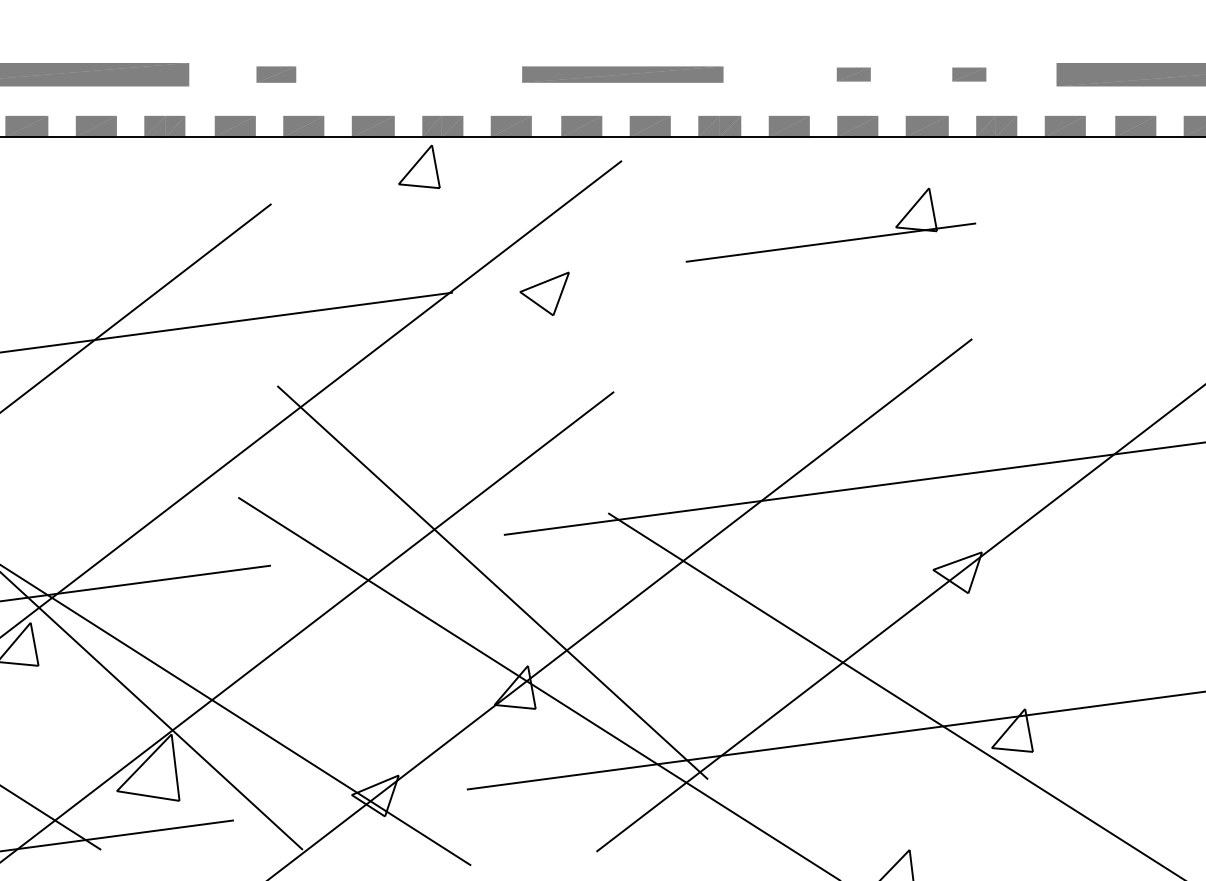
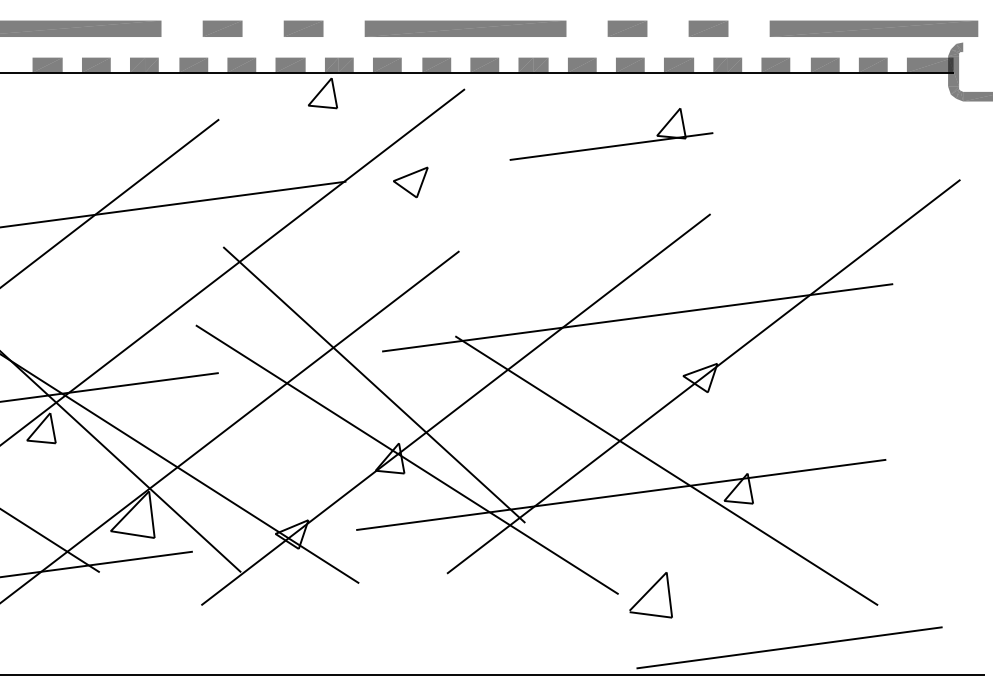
part: (276, 74) -> (222, 28), size x1.43
part: (391, 74) -> (303, 28), added
part: (622, 74) -> (465, 28), size x1.43
part: (853, 74) -> (627, 28), size x1.67
part: (969, 74) -> (708, 28), size x1.67

